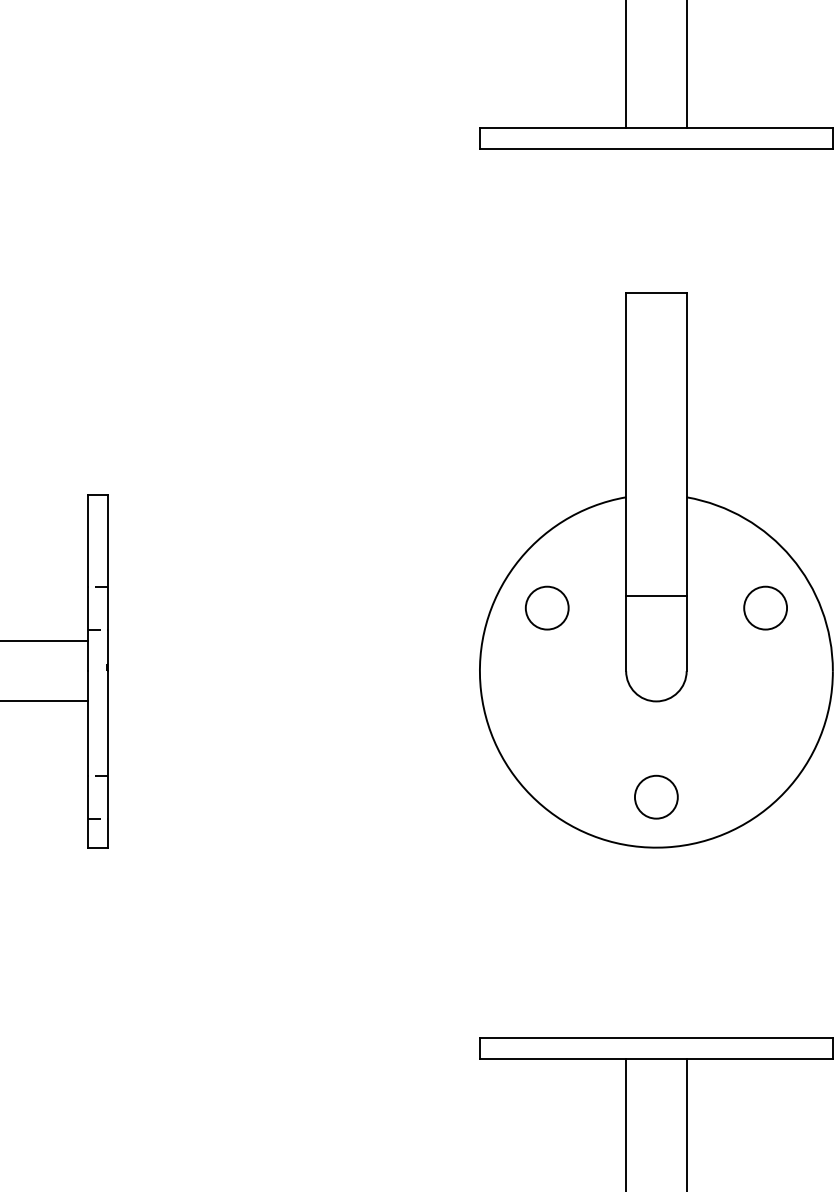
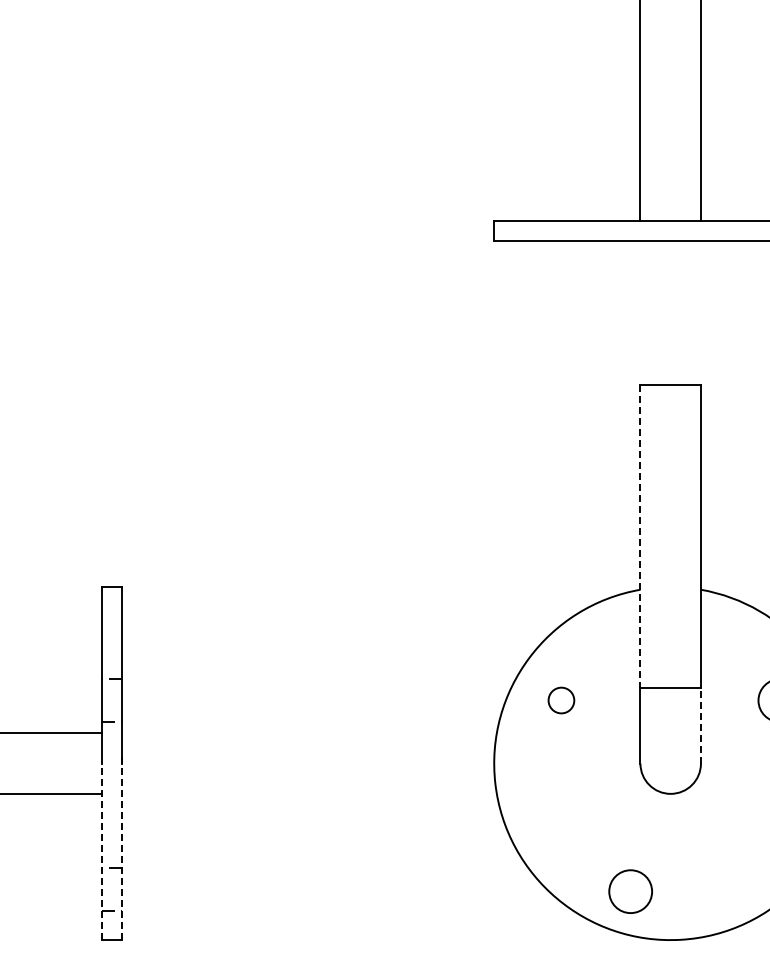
line: (626, 444) -> (640, 536), solid -> dashed
circle: (546, 607) -> (560, 699), size x0.6
line: (686, 633) -> (700, 725), solid -> dashed
line: (87, 758) -> (101, 850), solid -> dashed
line: (107, 758) -> (121, 850), solid -> dashed
circle: (656, 796) -> (630, 890), moved

